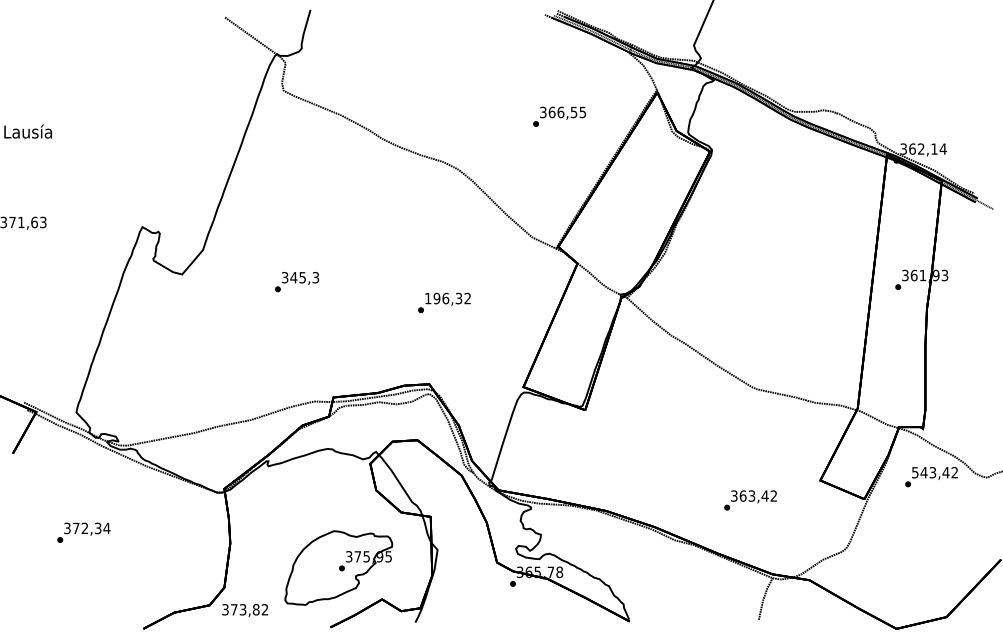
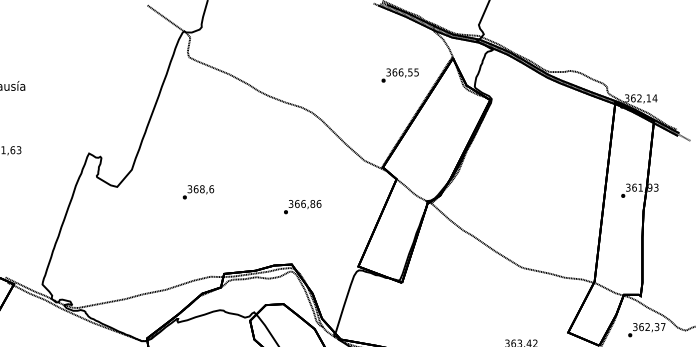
text: (559, 116) -> (400, 75), moved
text: (304, 277) -> (203, 189), 345,3 -> 368,6
text: (448, 298) -> (305, 203), 196,32 -> 366,86
text: (934, 472) -> (648, 326), 543,42 -> 362,37

